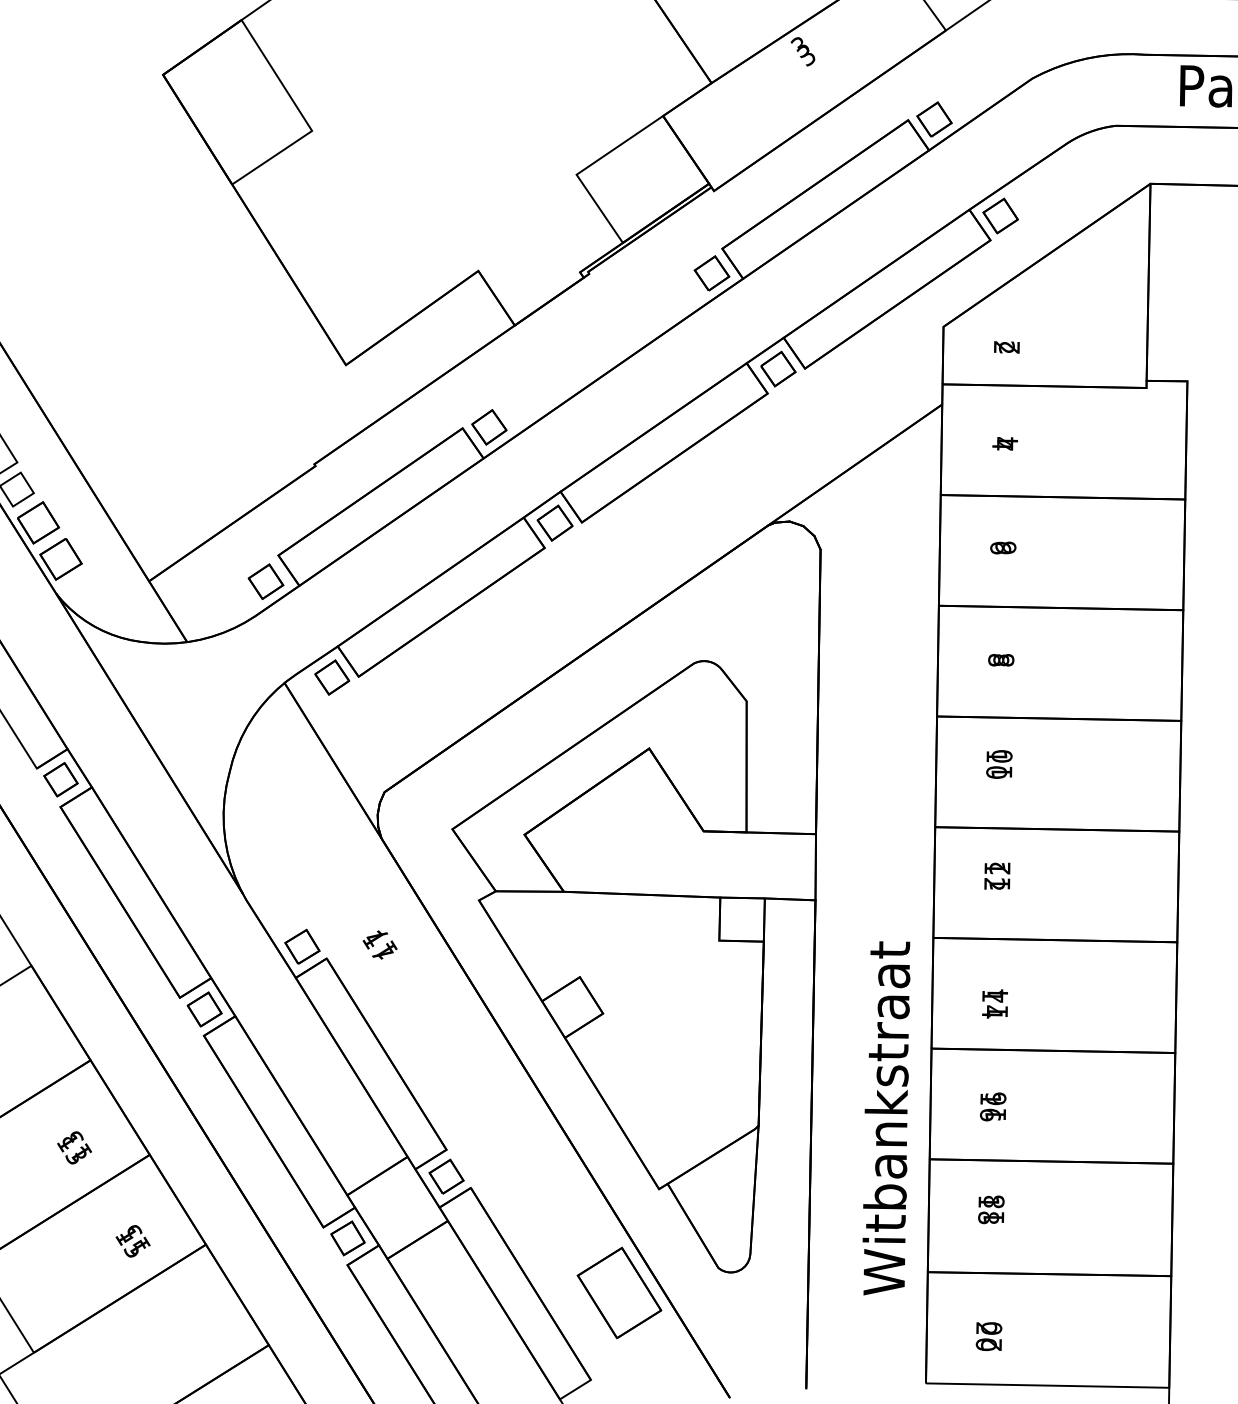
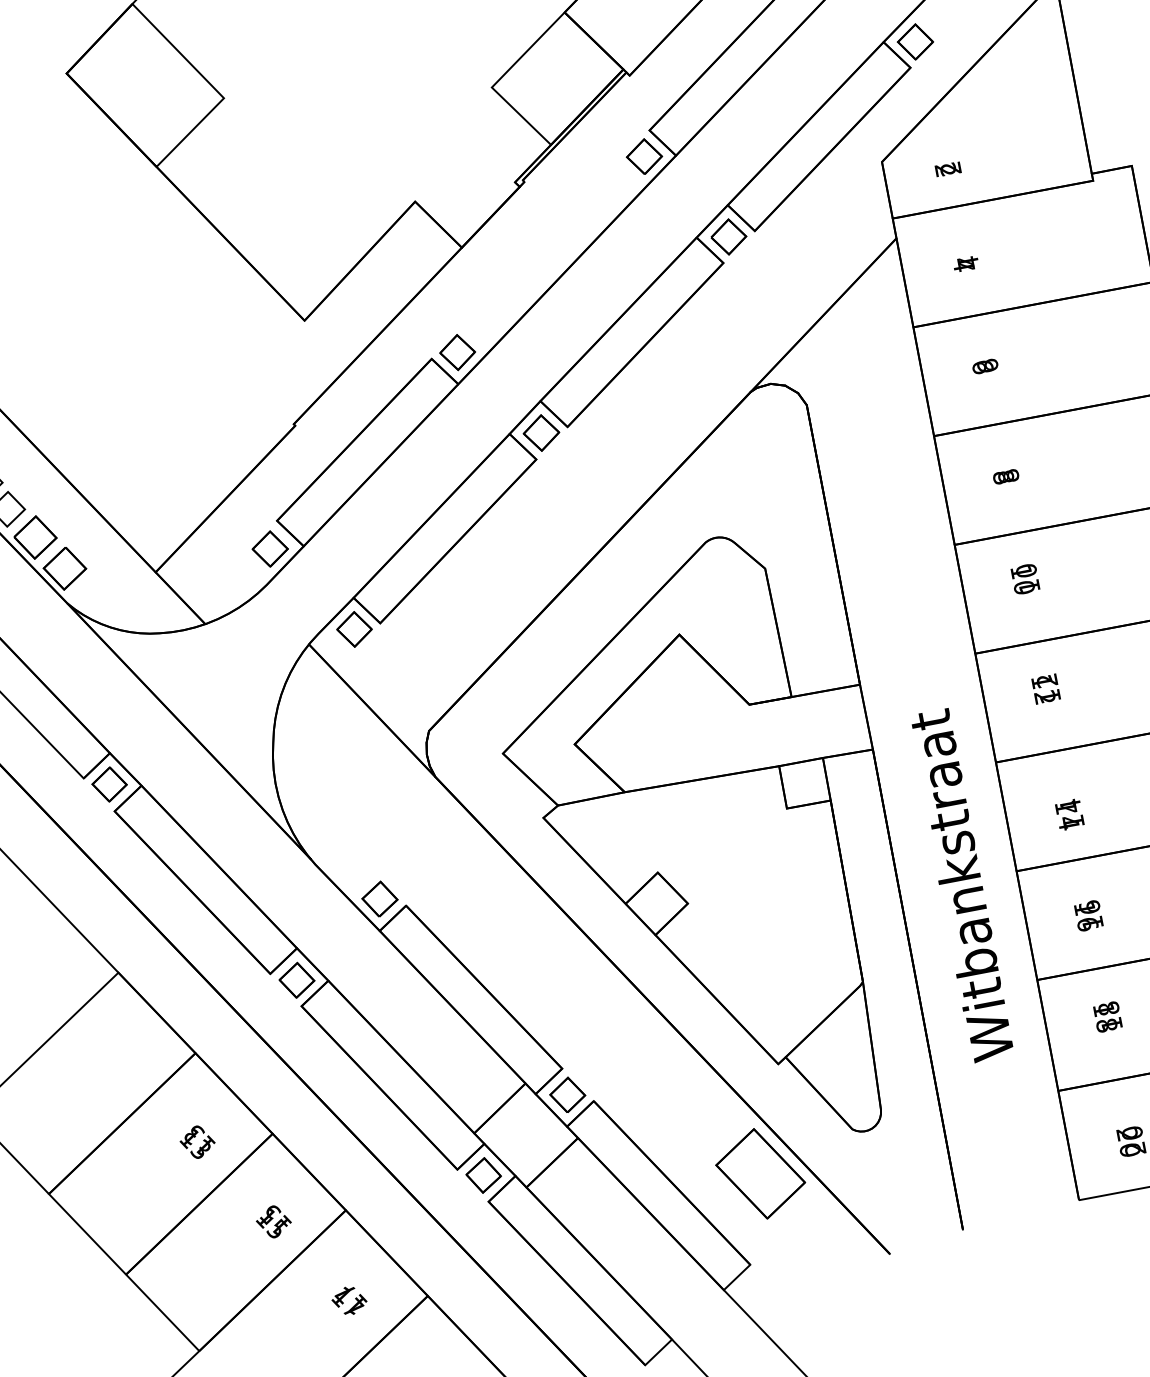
text: (379, 944) -> (348, 1300), moved
text: (886, 1118) -> (961, 885), moved

